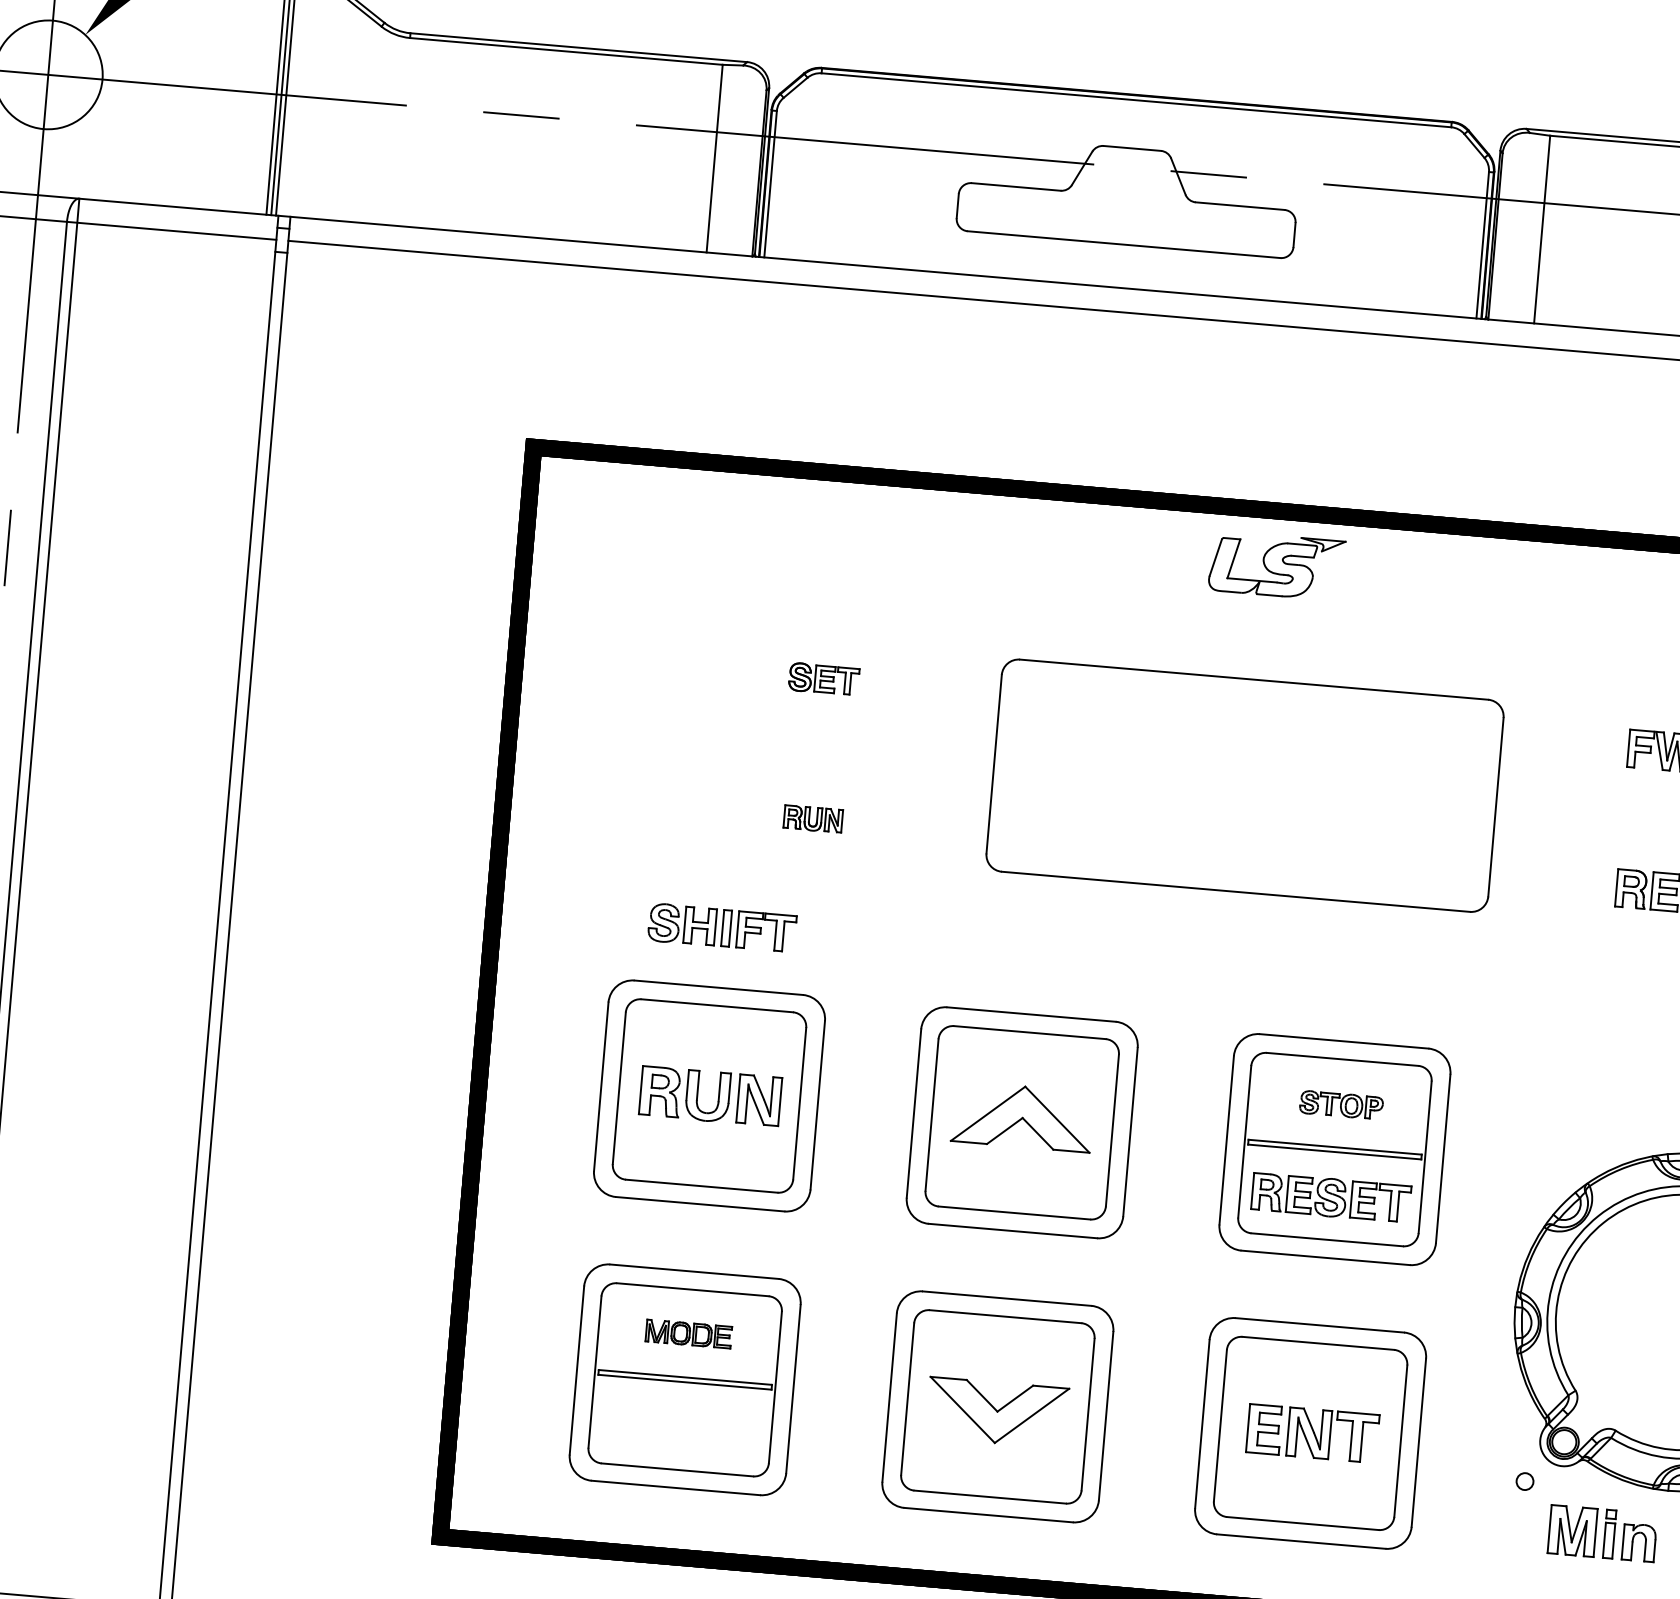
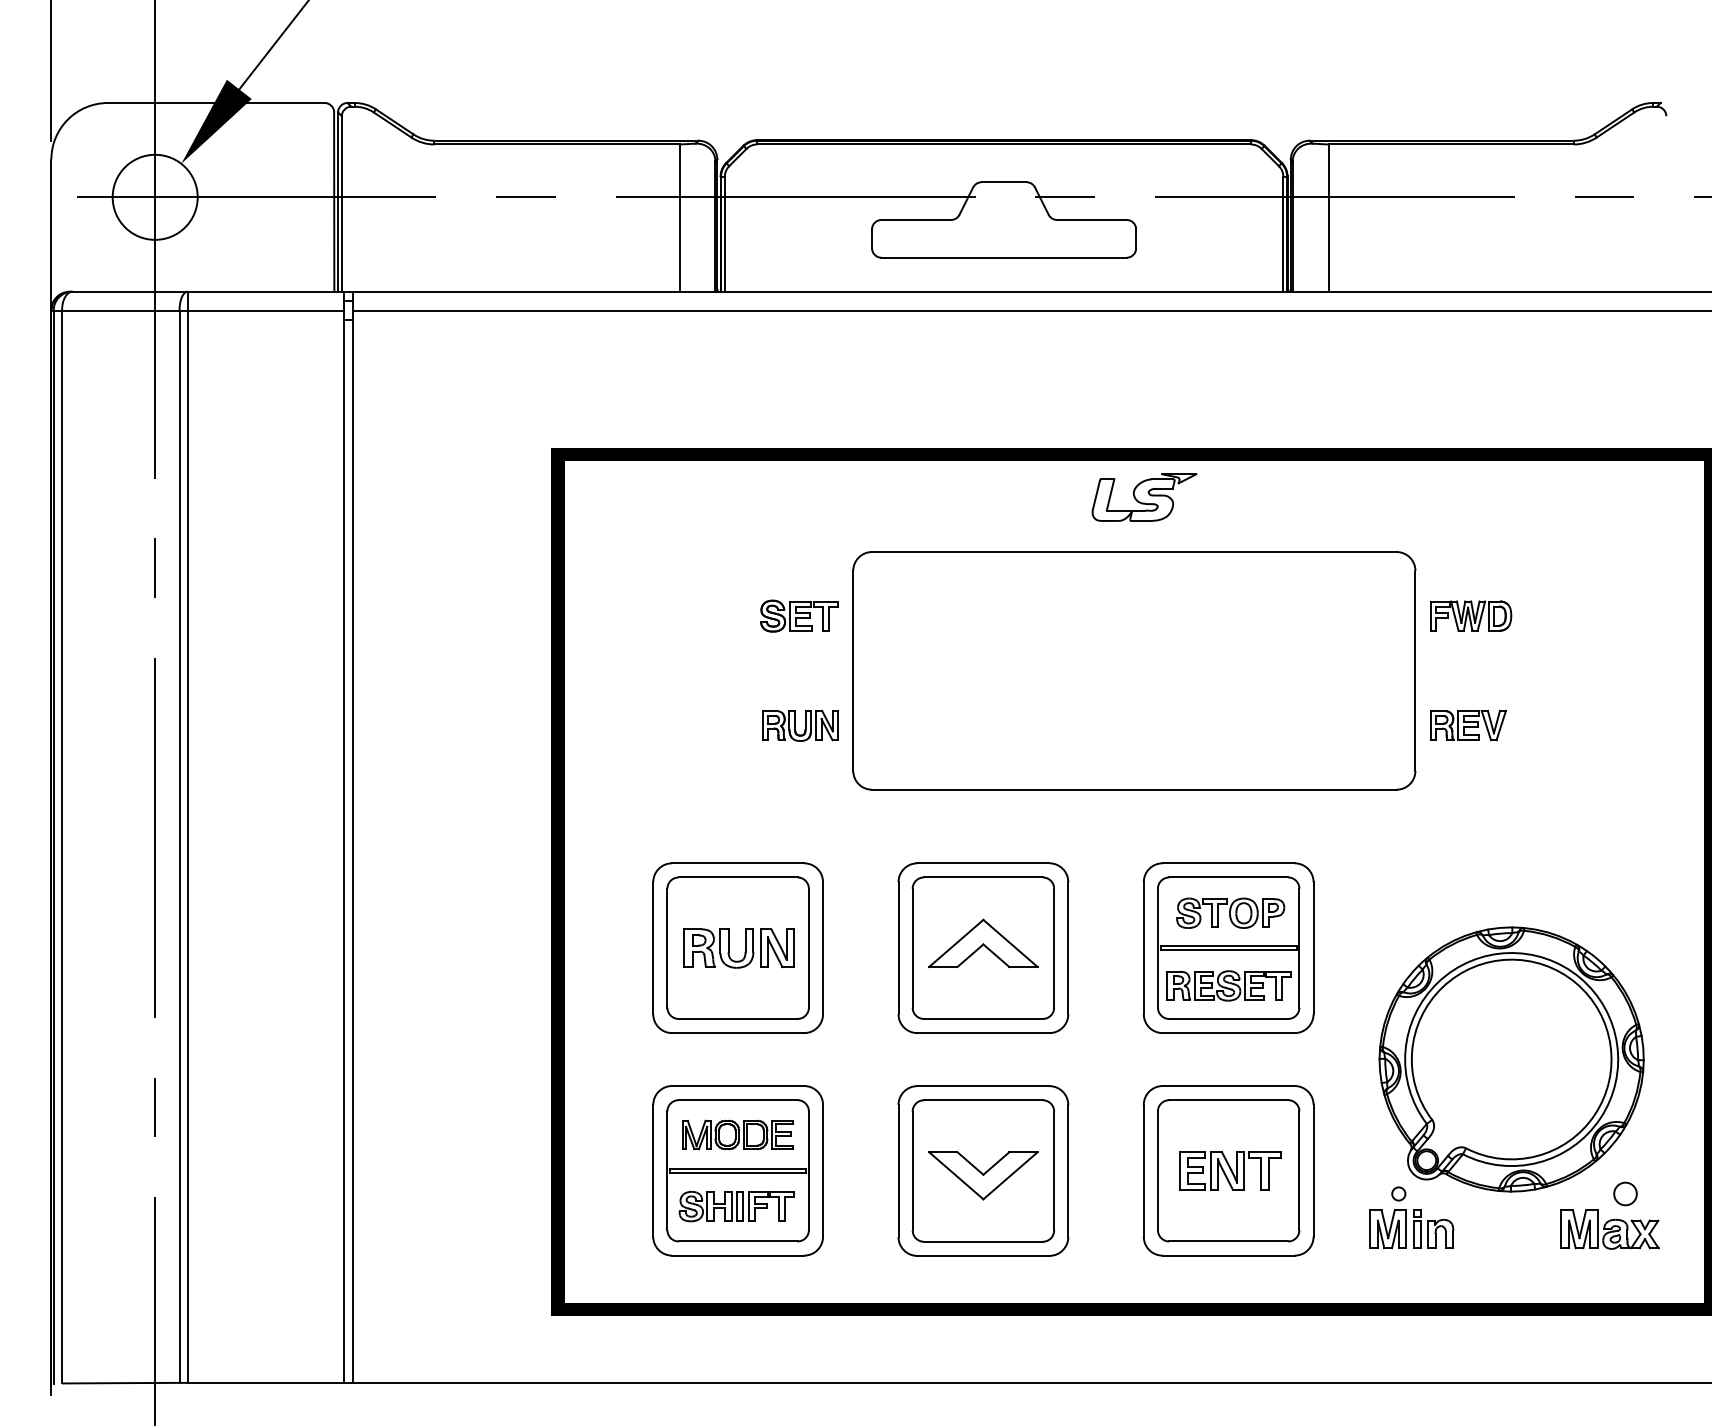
part: (824, 678) -> (799, 615), size x1.43
part: (1245, 785) -> (1134, 670), size x1.43
part: (813, 818) -> (800, 725), size x1.67
part: (721, 927) -> (736, 1206), moved
part: (1341, 1104) -> (1230, 912), size x1.67
part: (688, 1333) -> (737, 1134), size x1.67
part: (1602, 1533) -> (1411, 1229), moved

